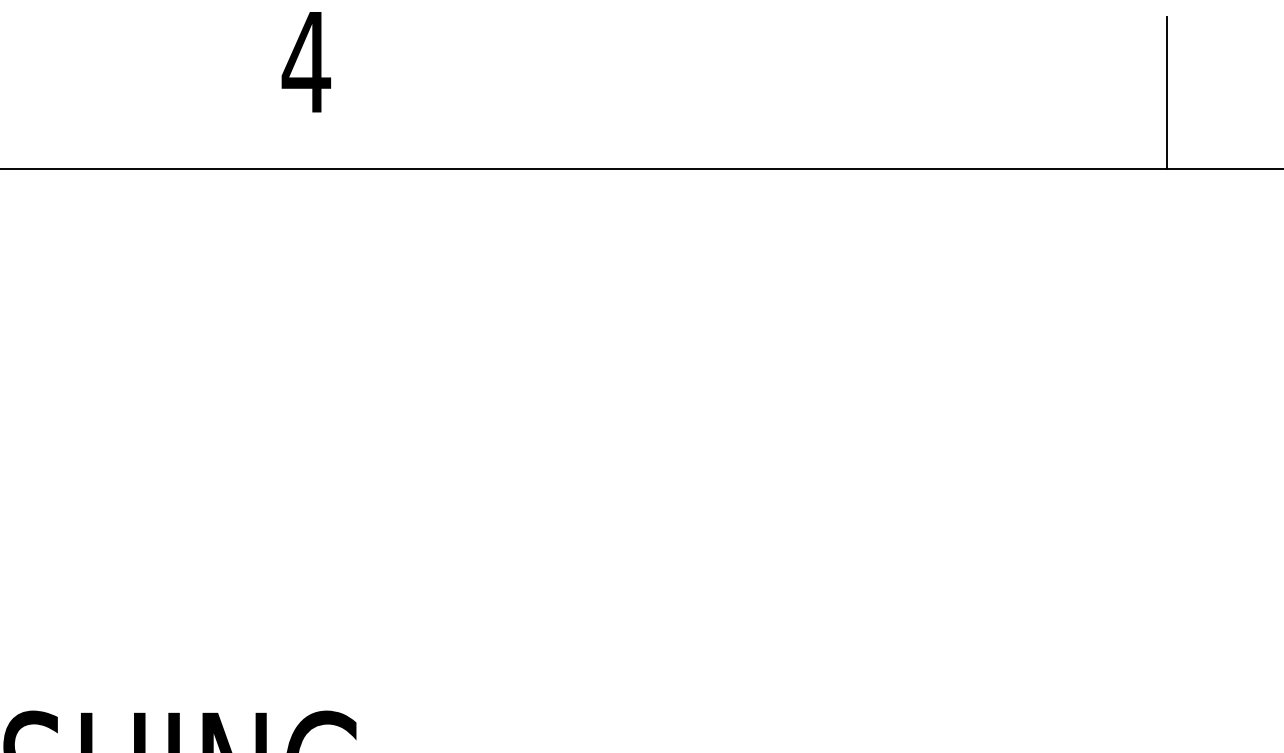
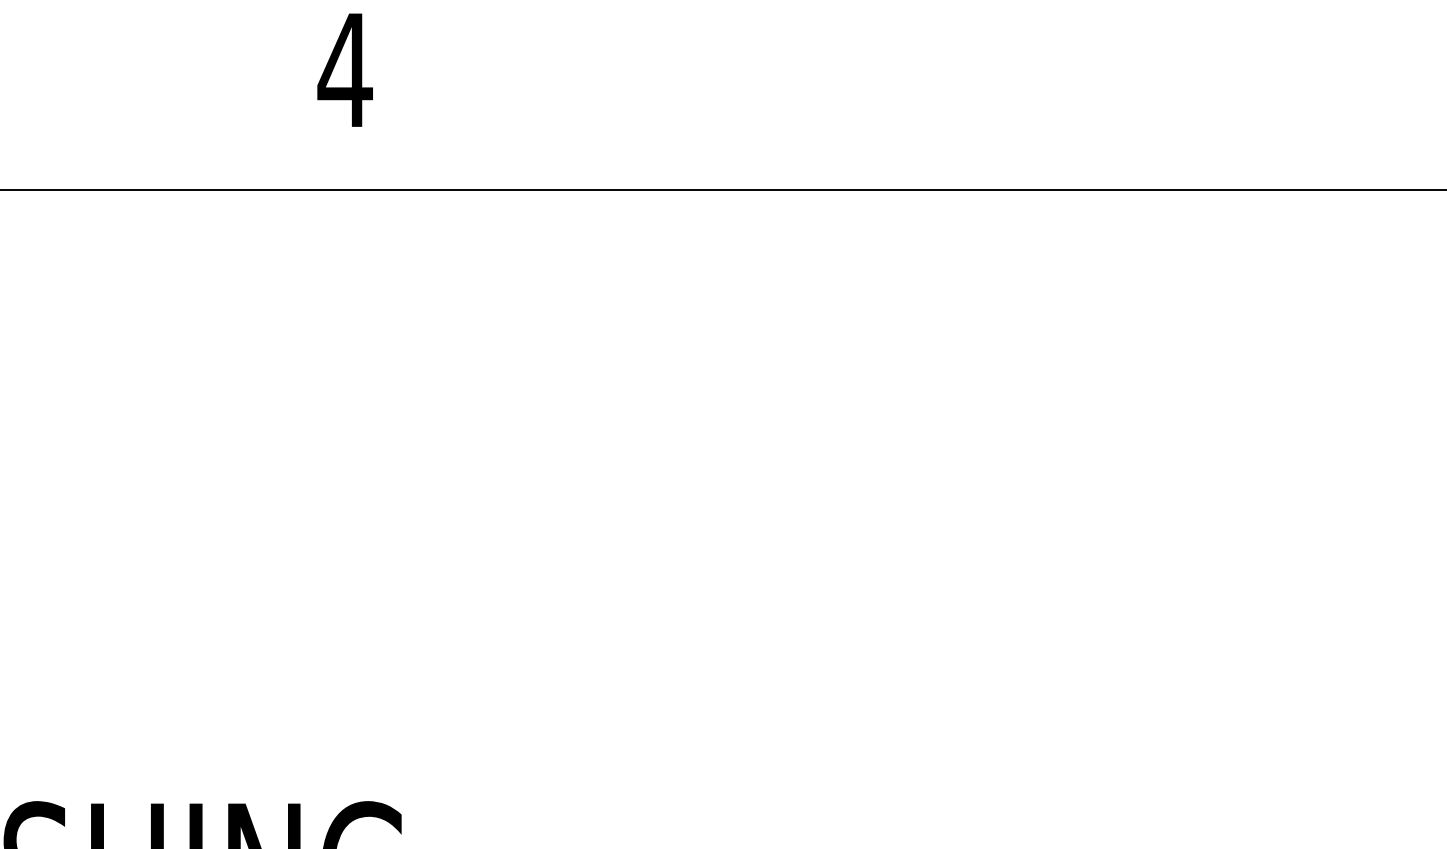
line: (1166, 92) -> (1314, 104), removed

